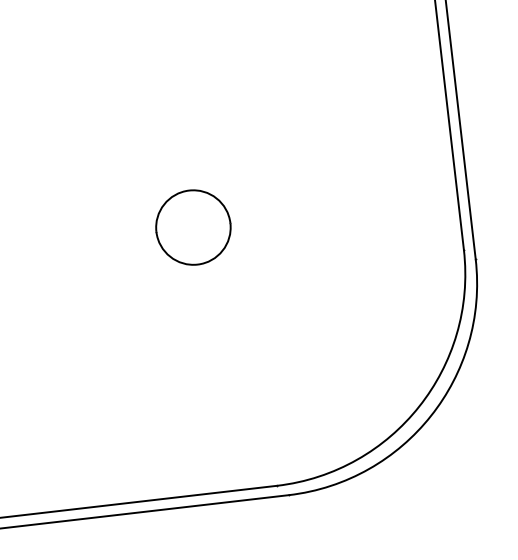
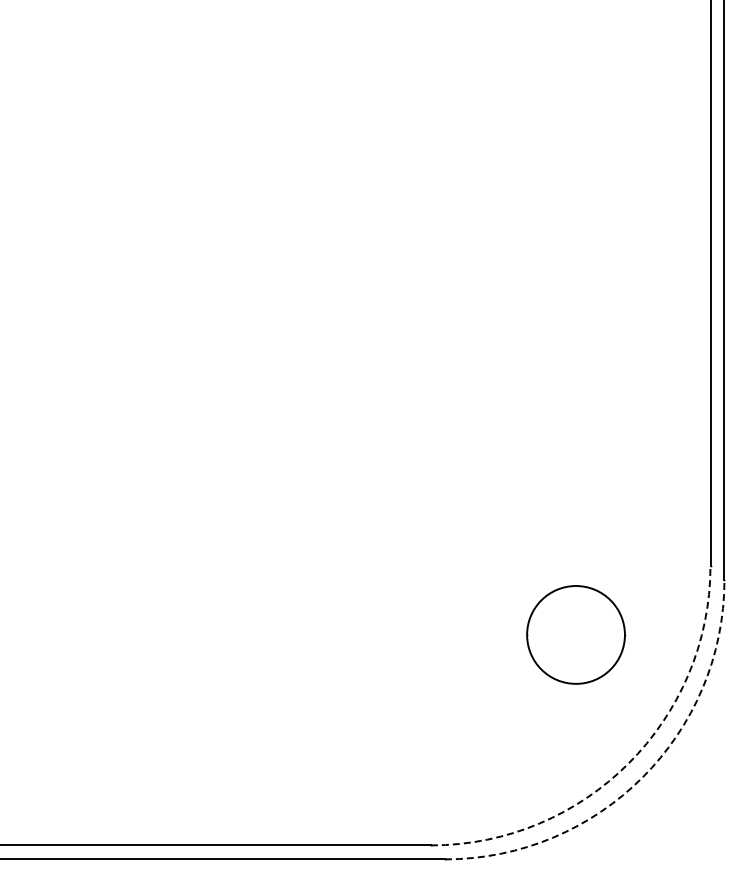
part: (193, 227) -> (576, 634), moved
arc: (419, 406) -> (628, 763), solid -> dashed
arc: (430, 415) -> (642, 777), solid -> dashed

